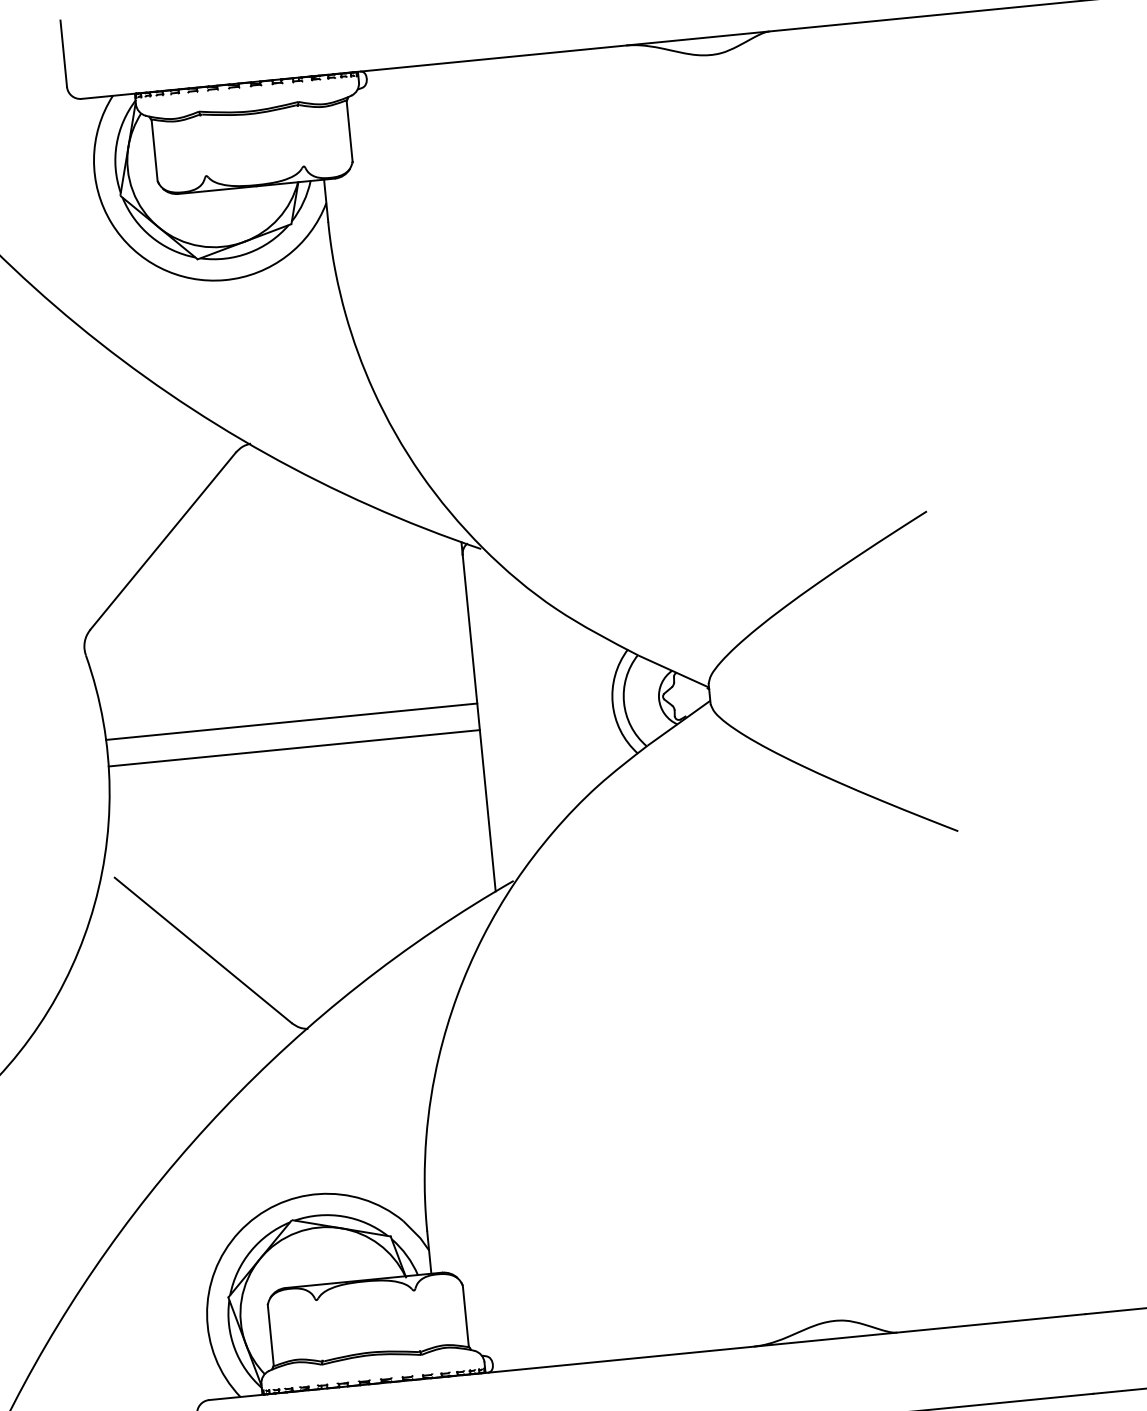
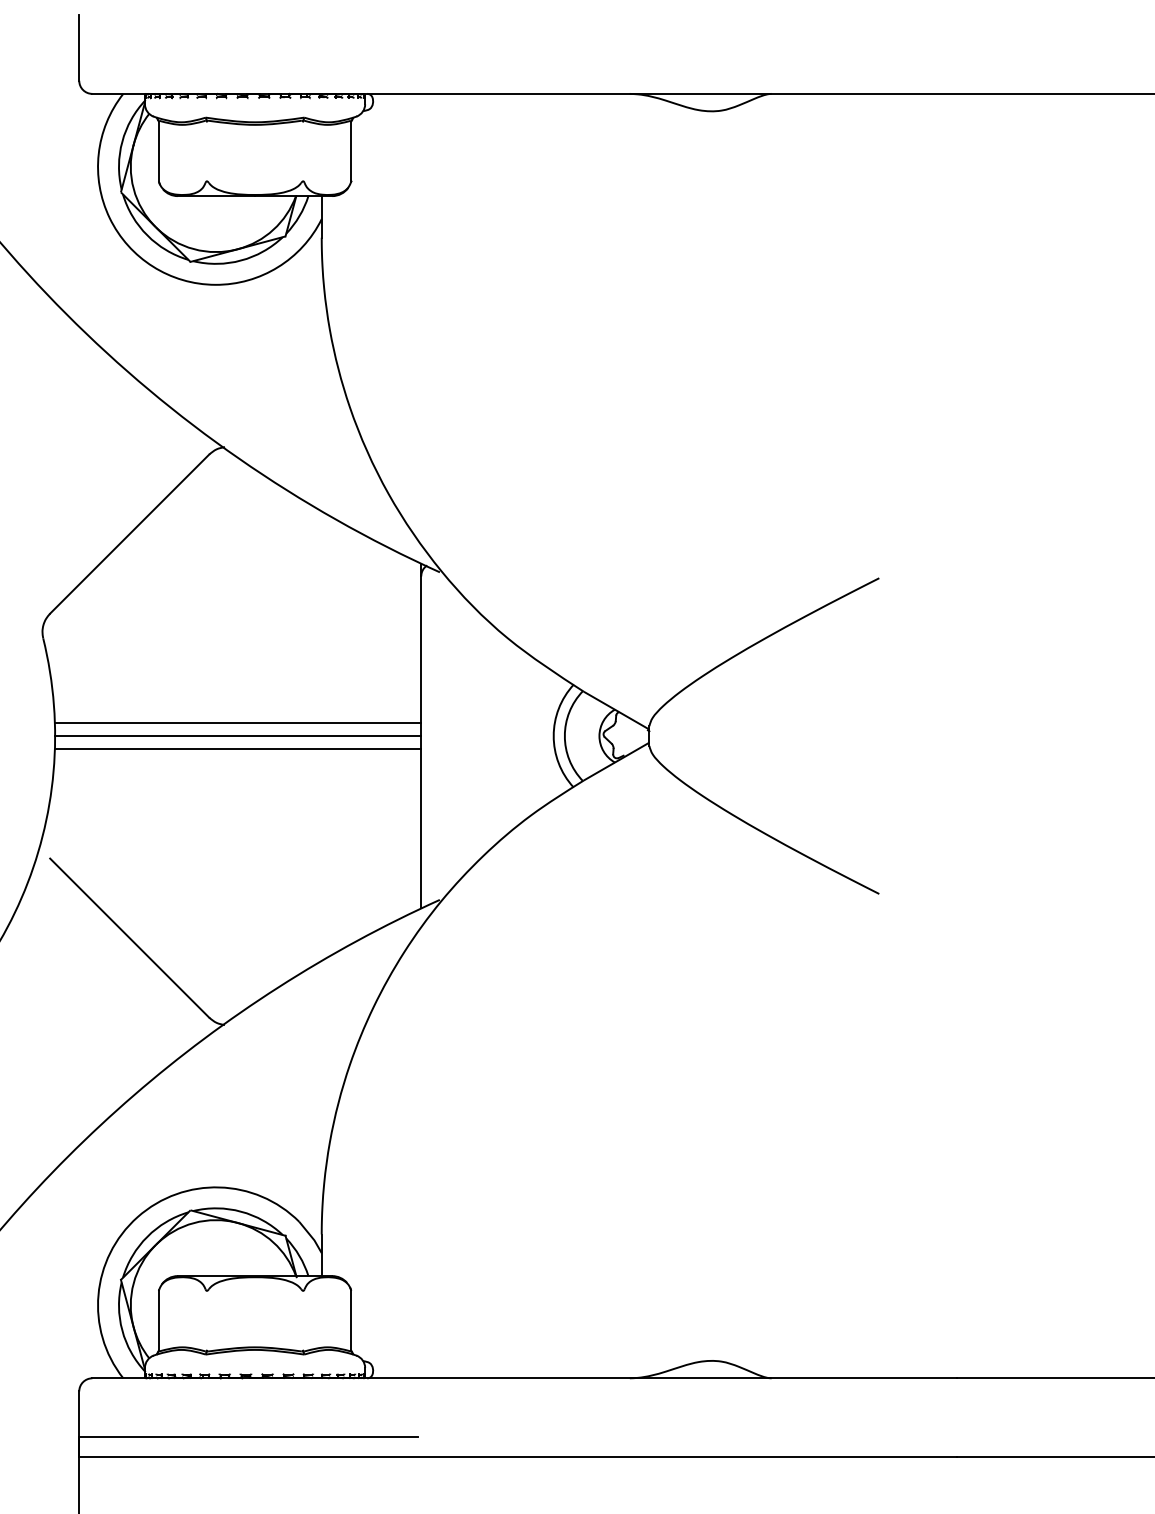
line: (293, 735) -> (238, 736), added

